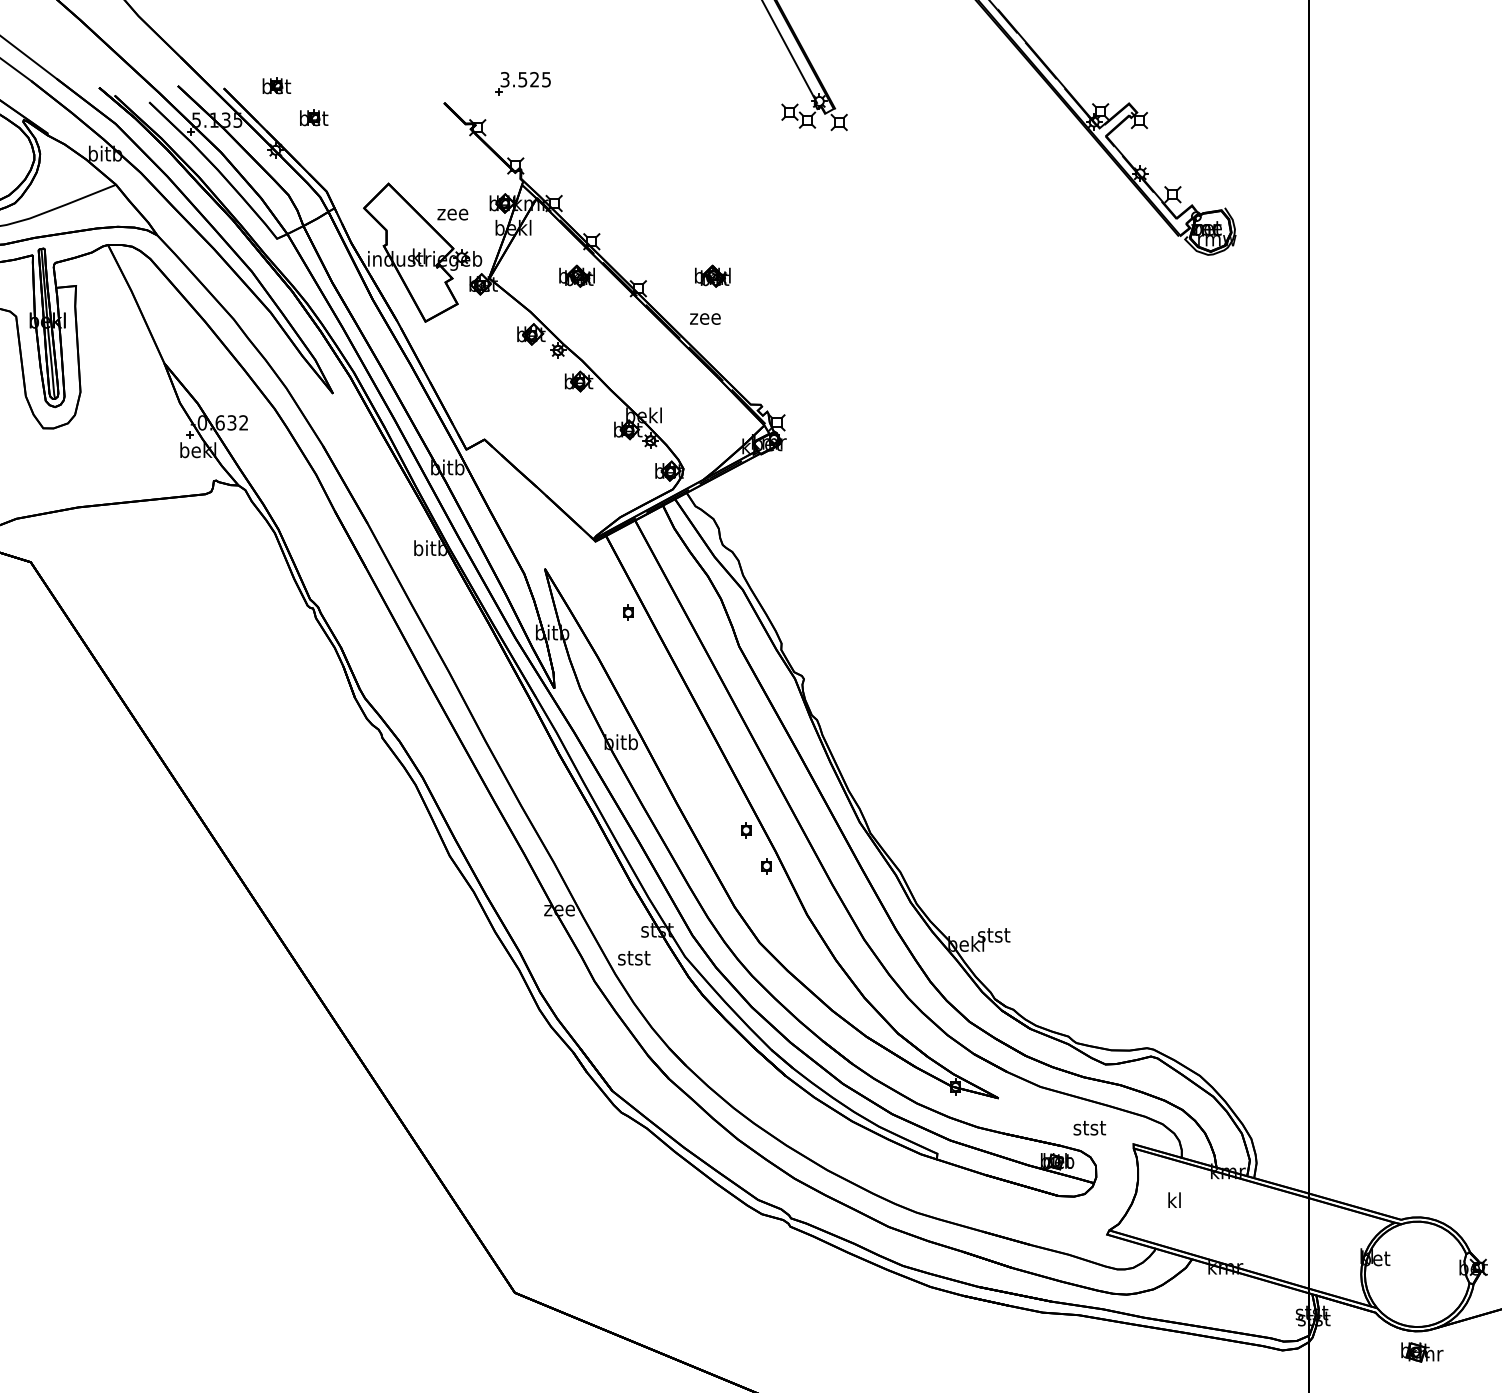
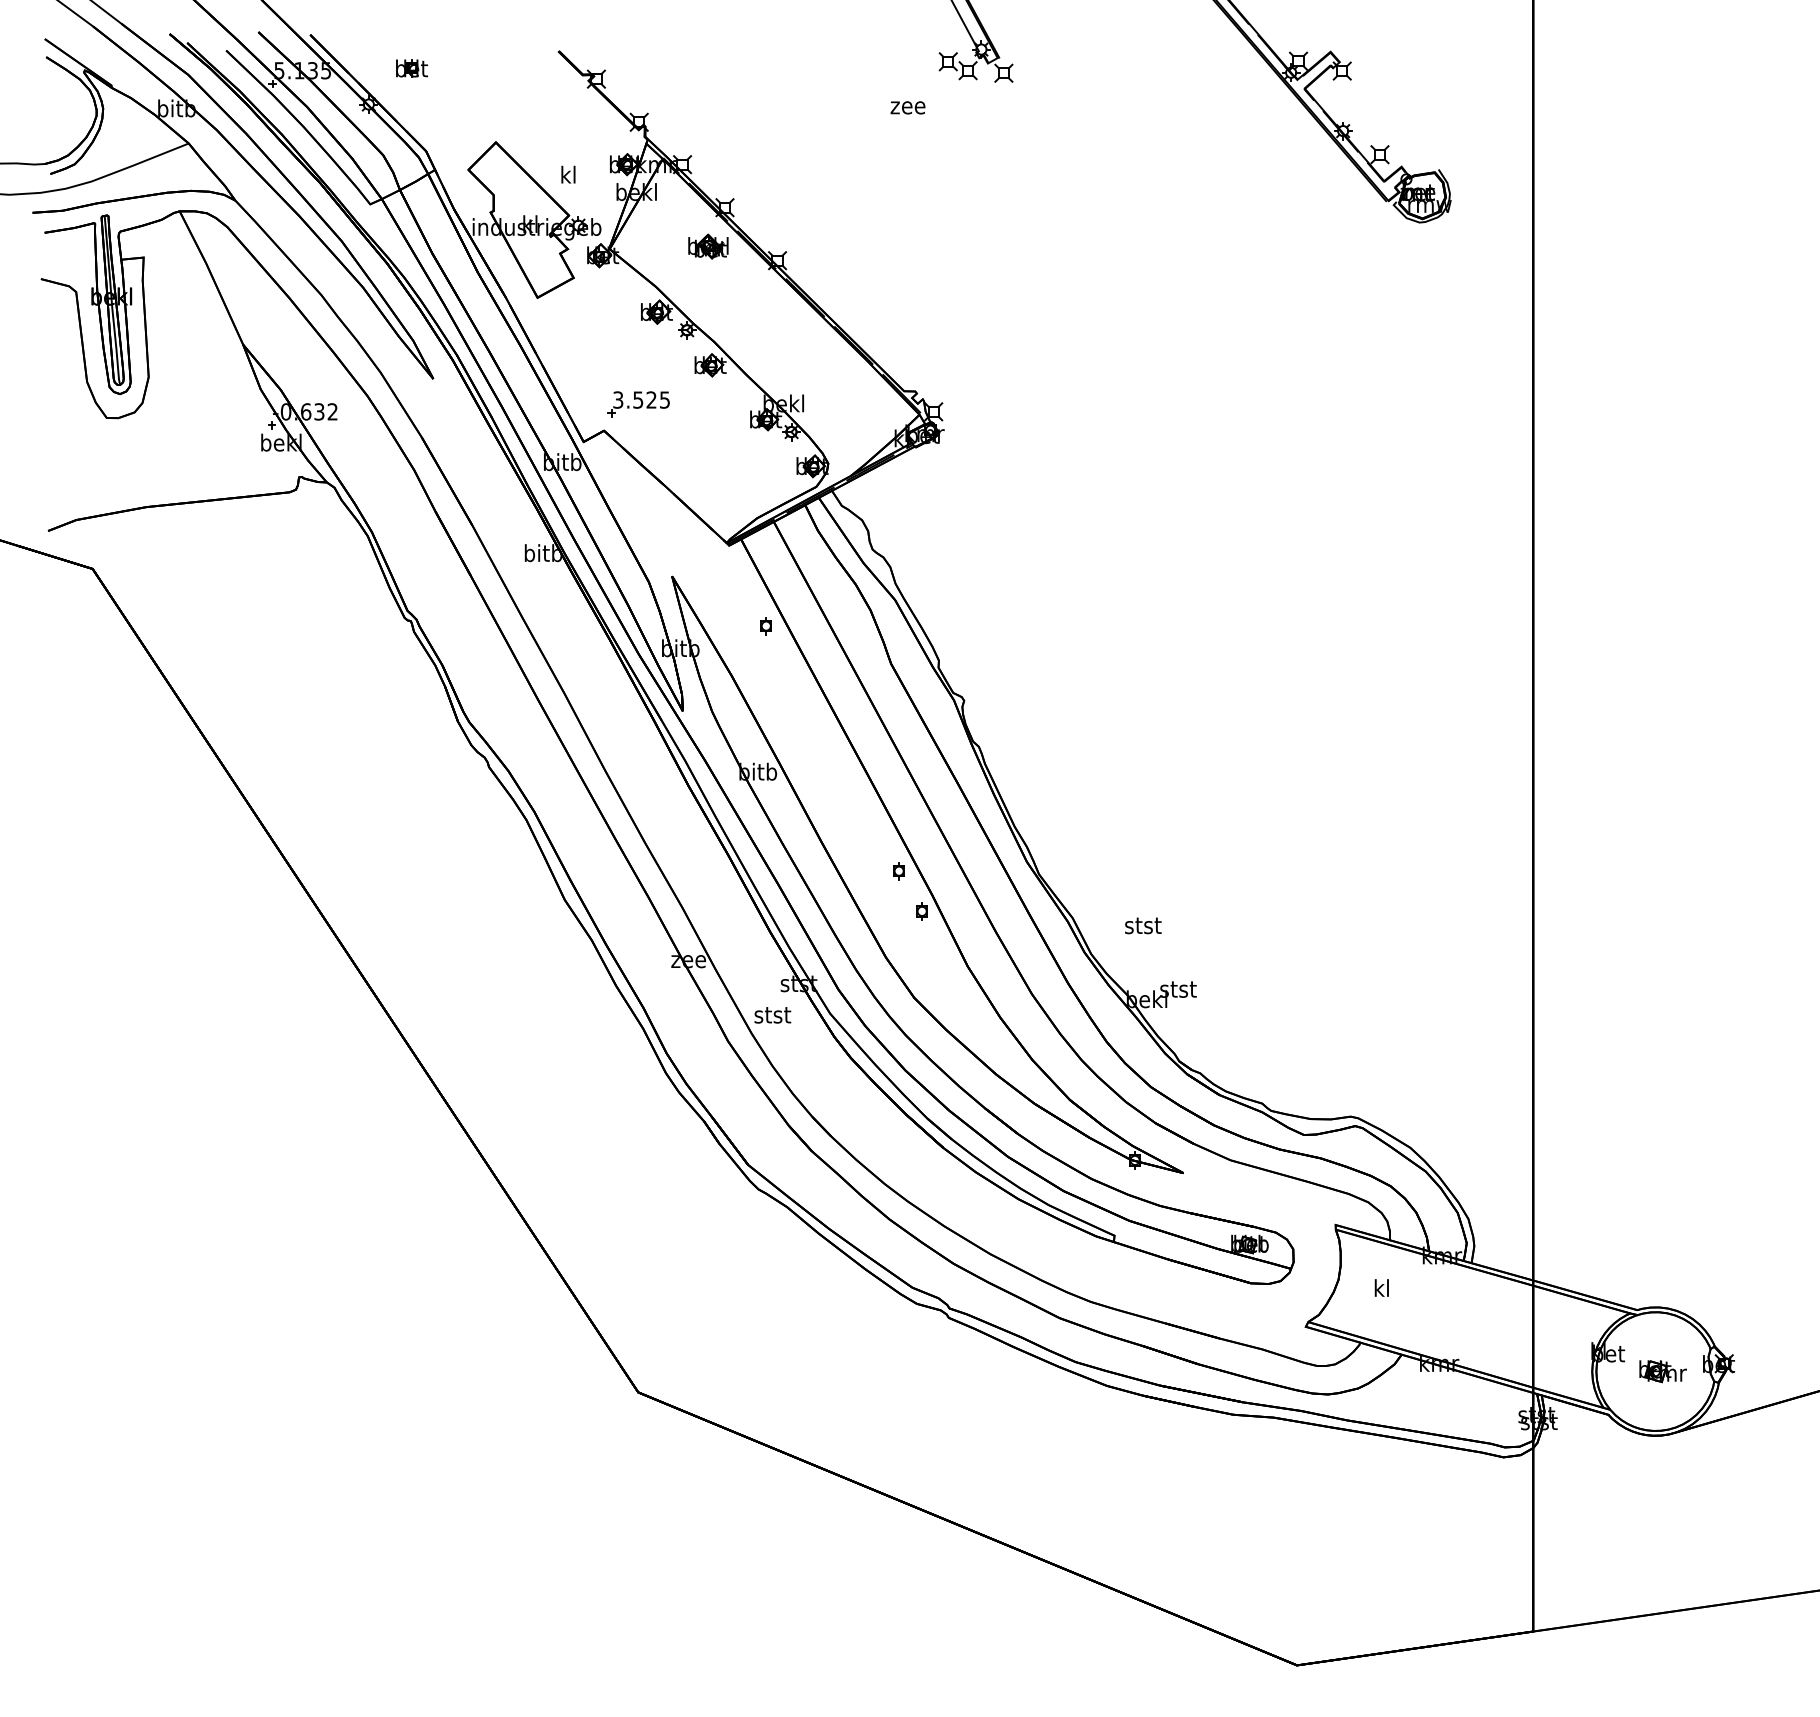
part: (523, 83) -> (638, 404), moved
part: (276, 86) -> (369, 32), removed
text: (452, 212) -> (568, 174), zee -> kl
part: (712, 276) -> (861, 246), removed
text: (704, 318) -> (907, 107), moved
text: (1089, 1127) -> (1143, 925), moved
part: (1421, 1352) -> (1662, 1371), moved

